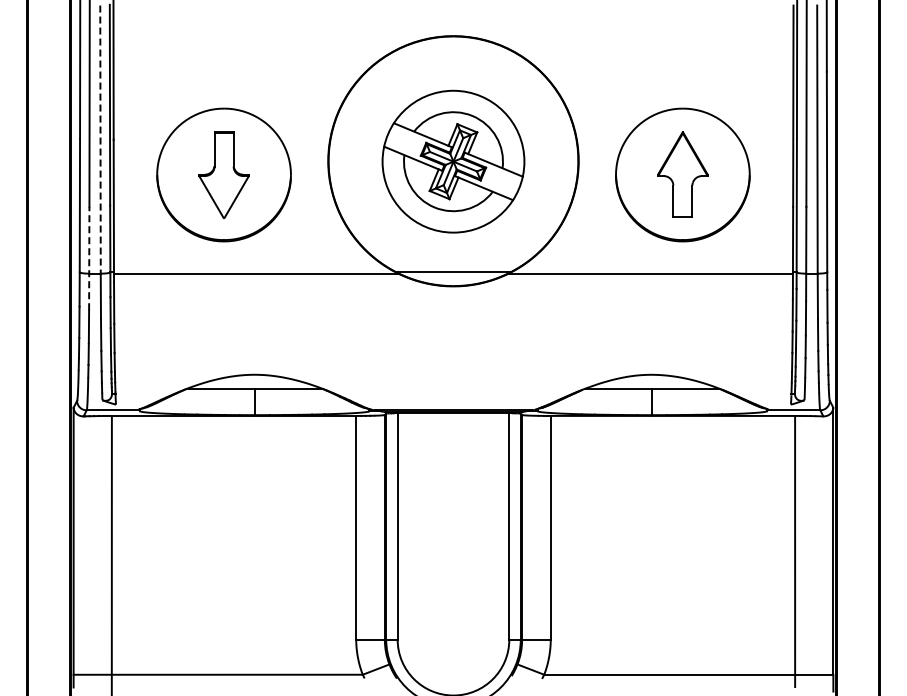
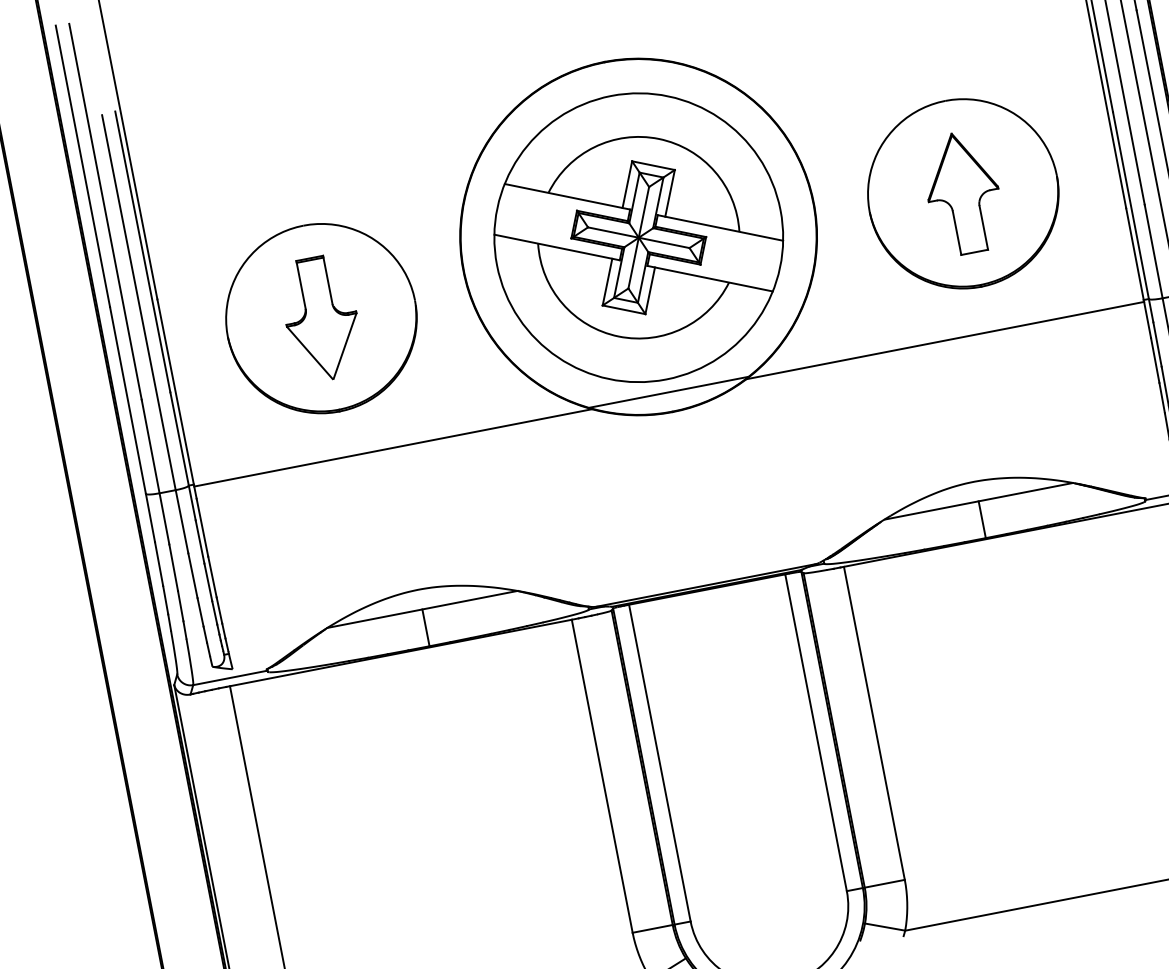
line: (100, 140) -> (139, 303), dashed -> solid
part: (453, 161) -> (638, 237), size x1.43
line: (89, 258) -> (155, 471), dashed -> solid

